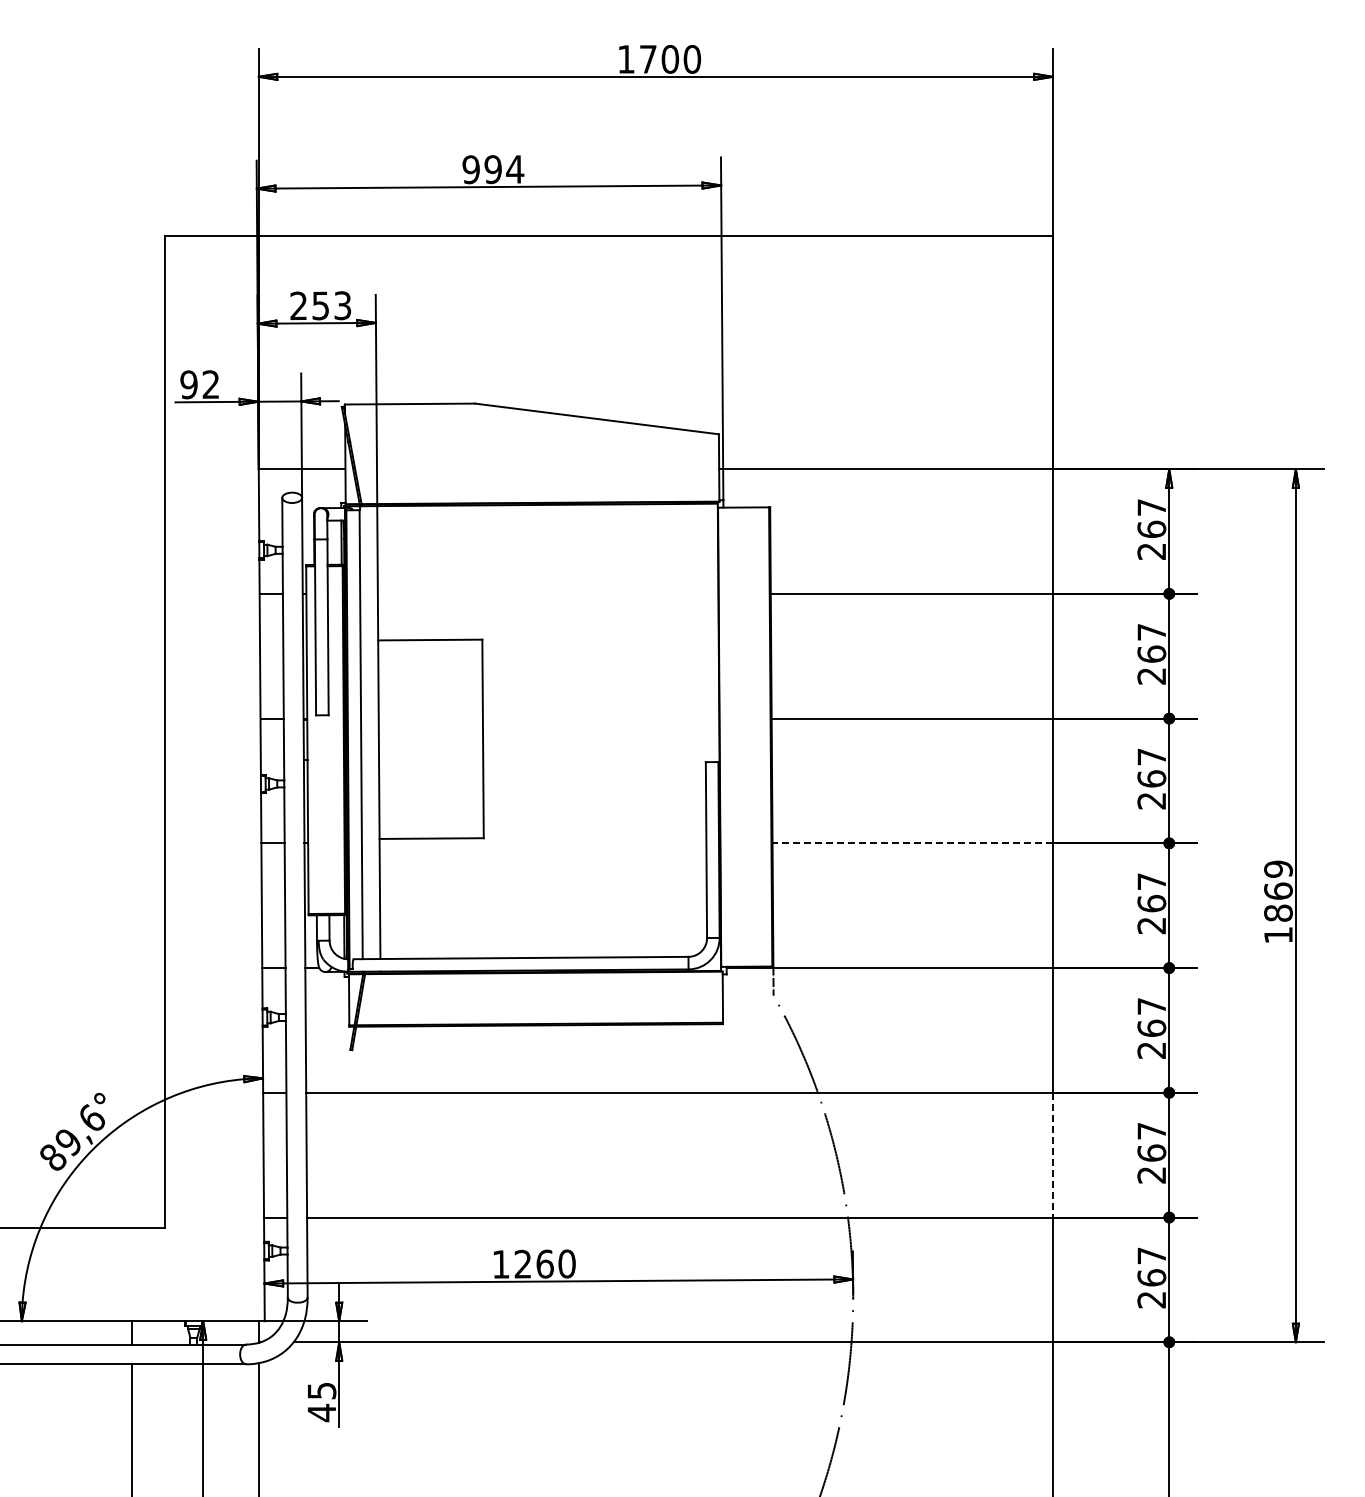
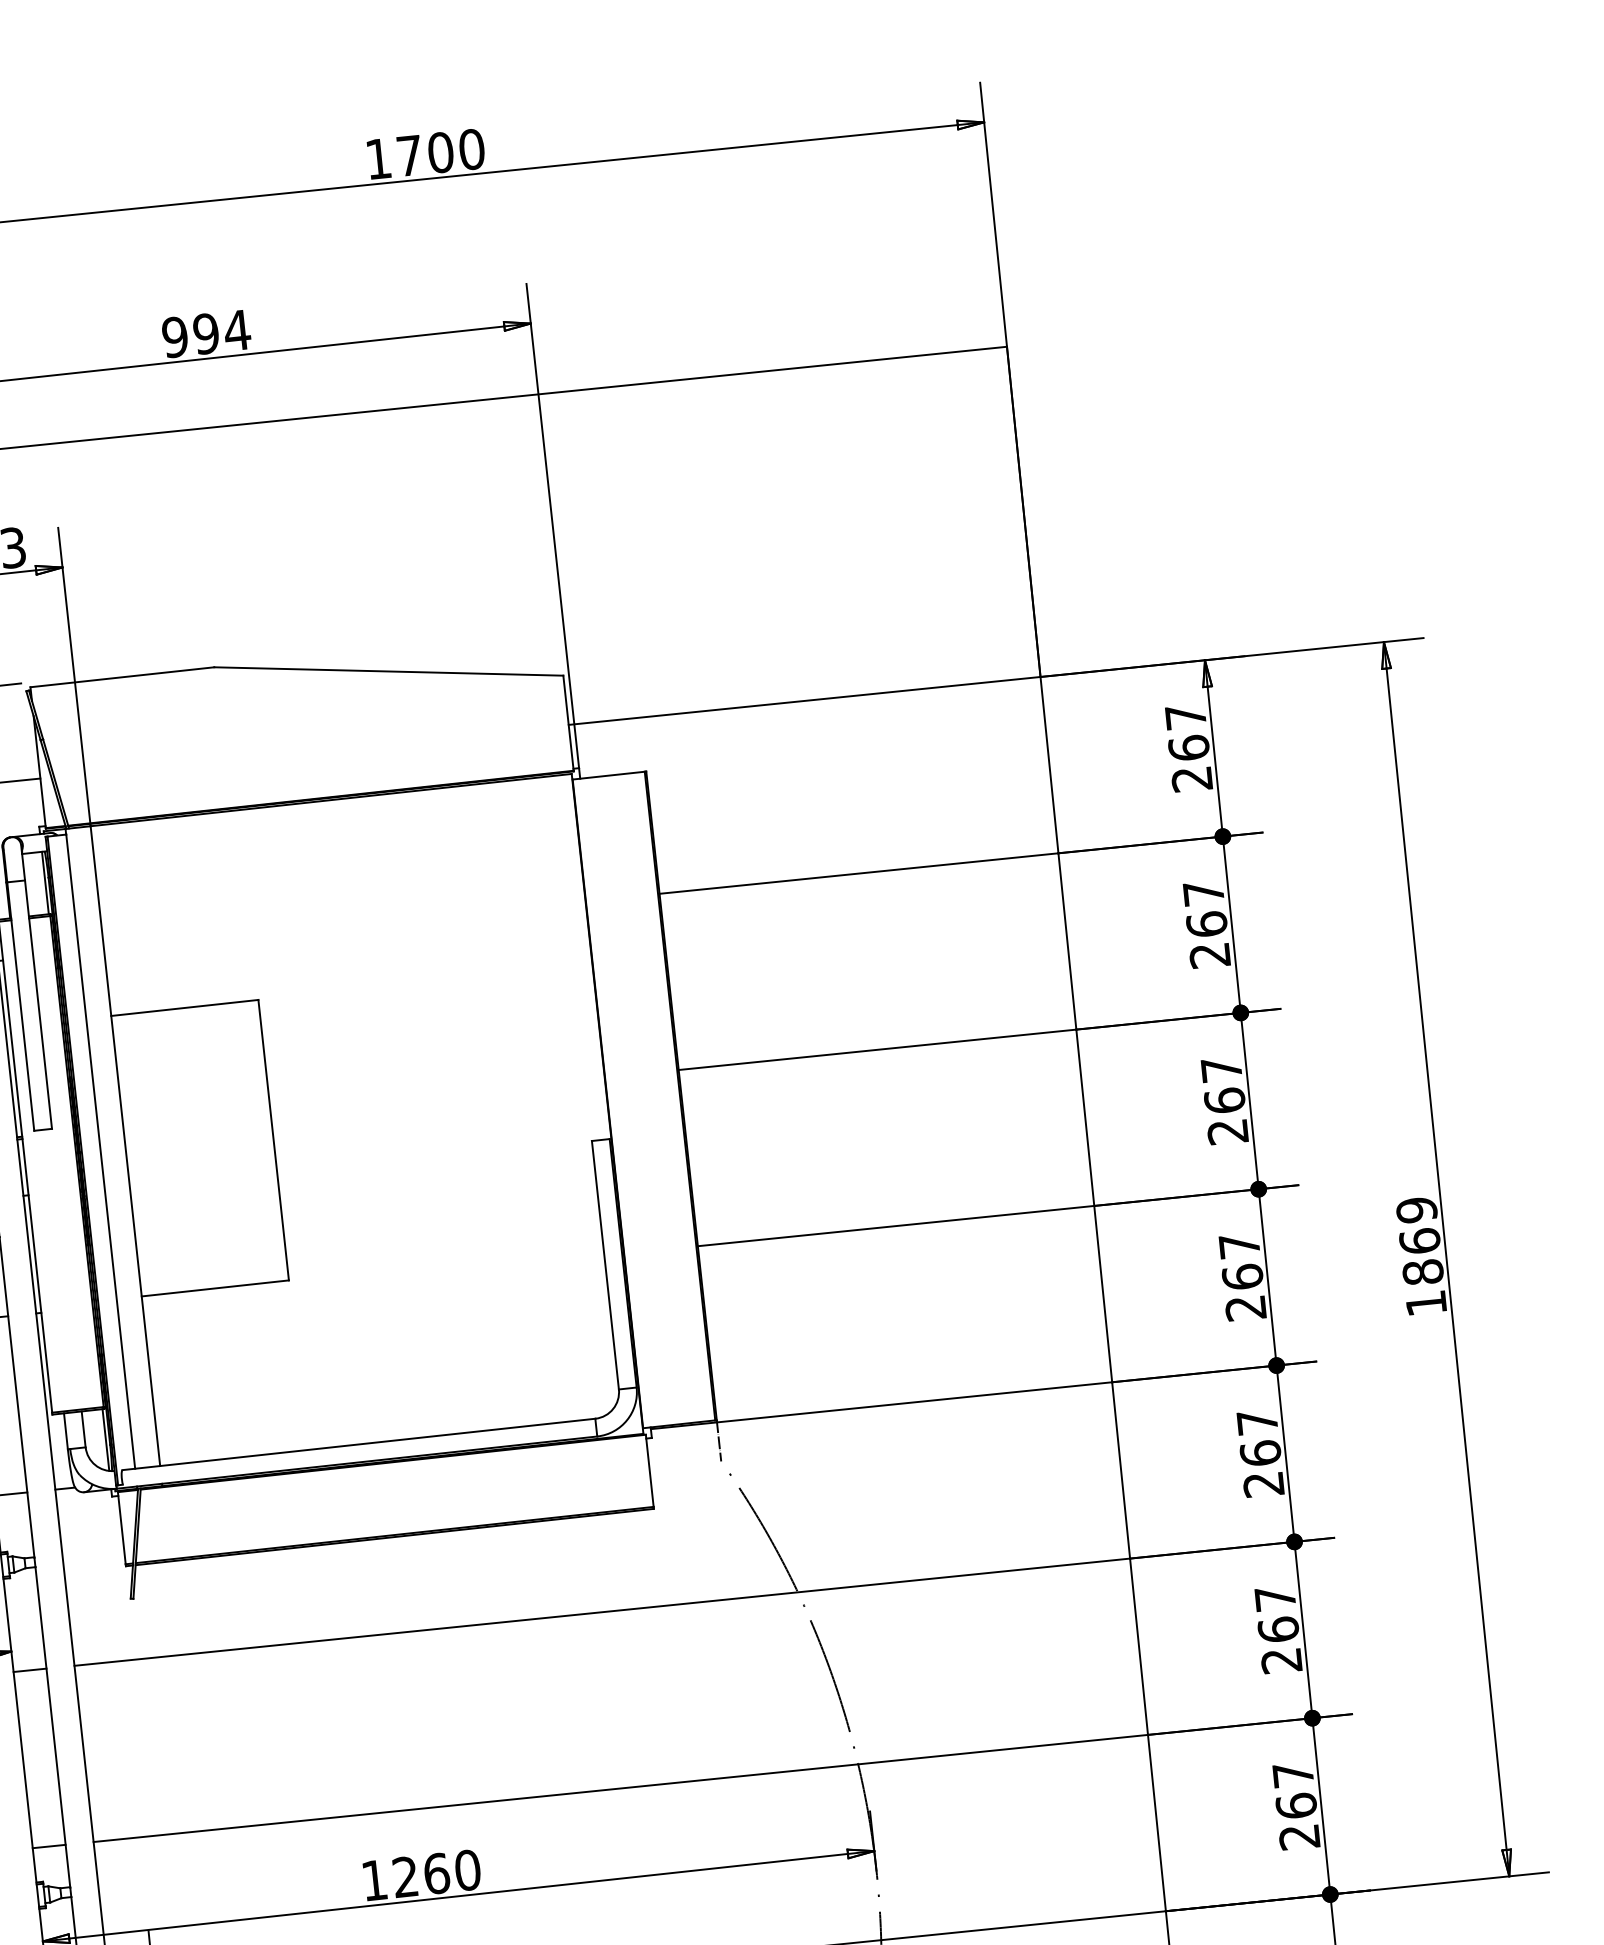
line: (912, 843) -> (895, 1226), dashed -> solid
line: (1052, 1155) -> (1138, 1647), dashed -> solid

